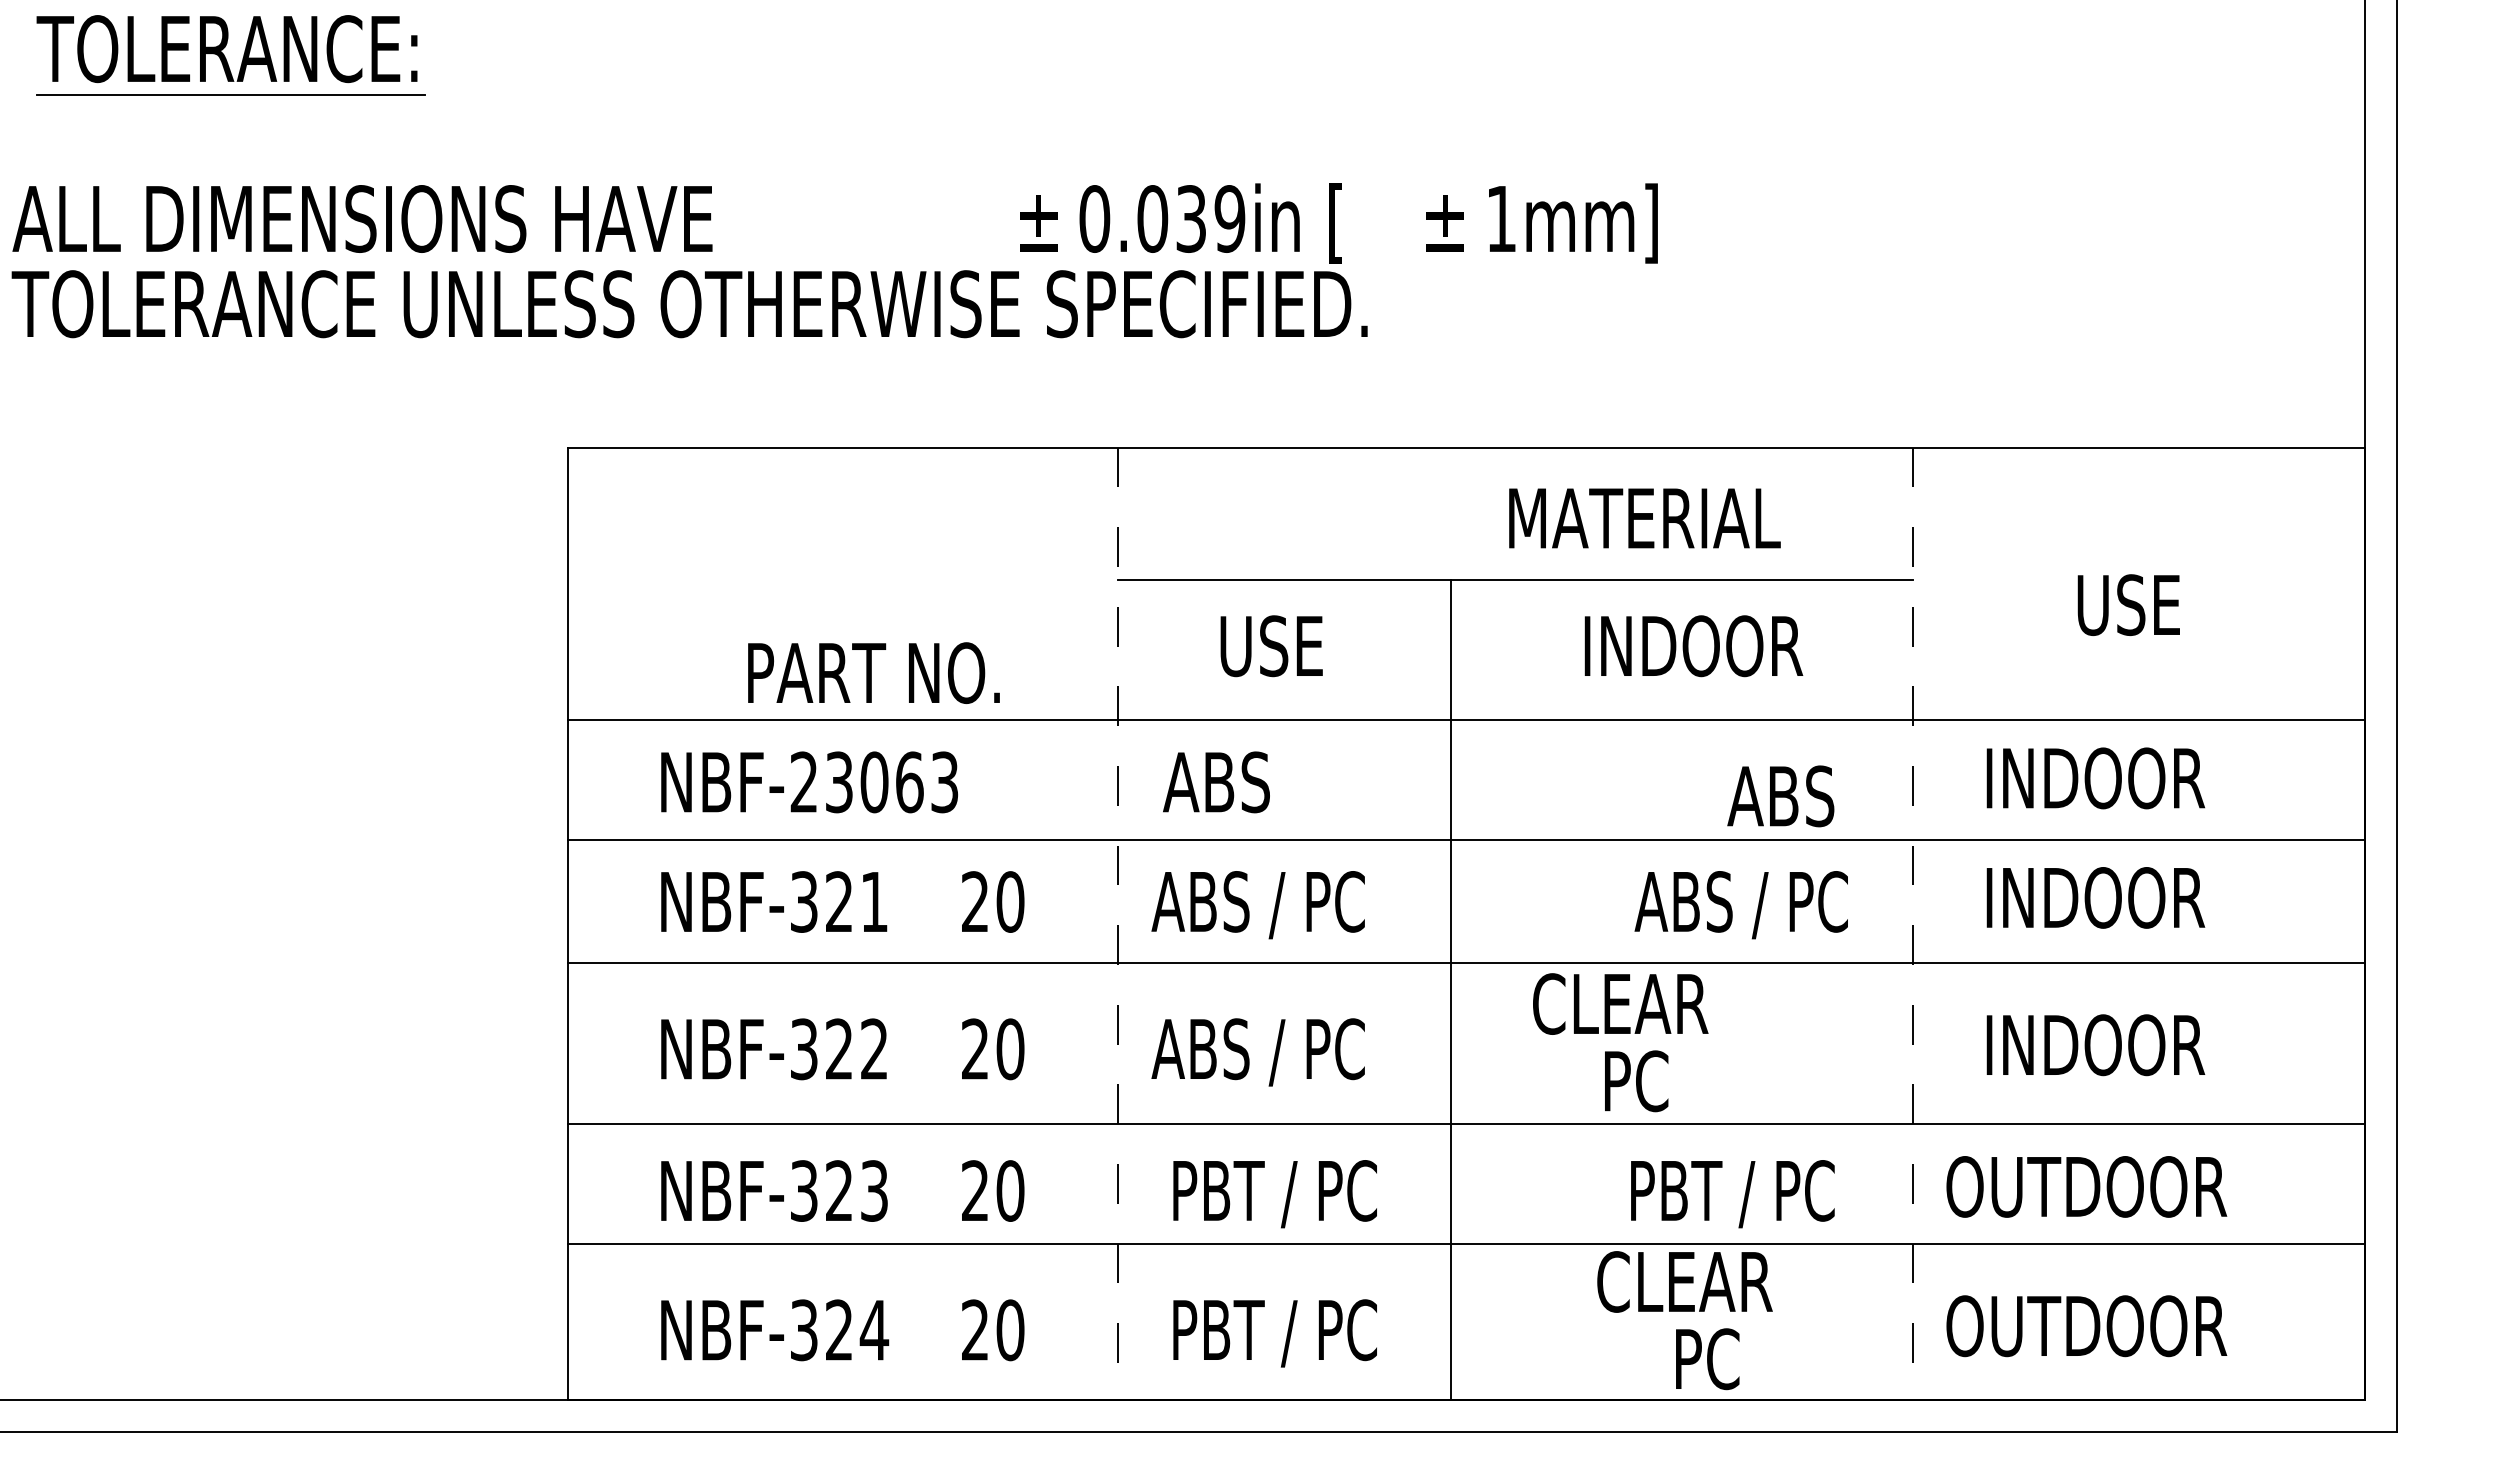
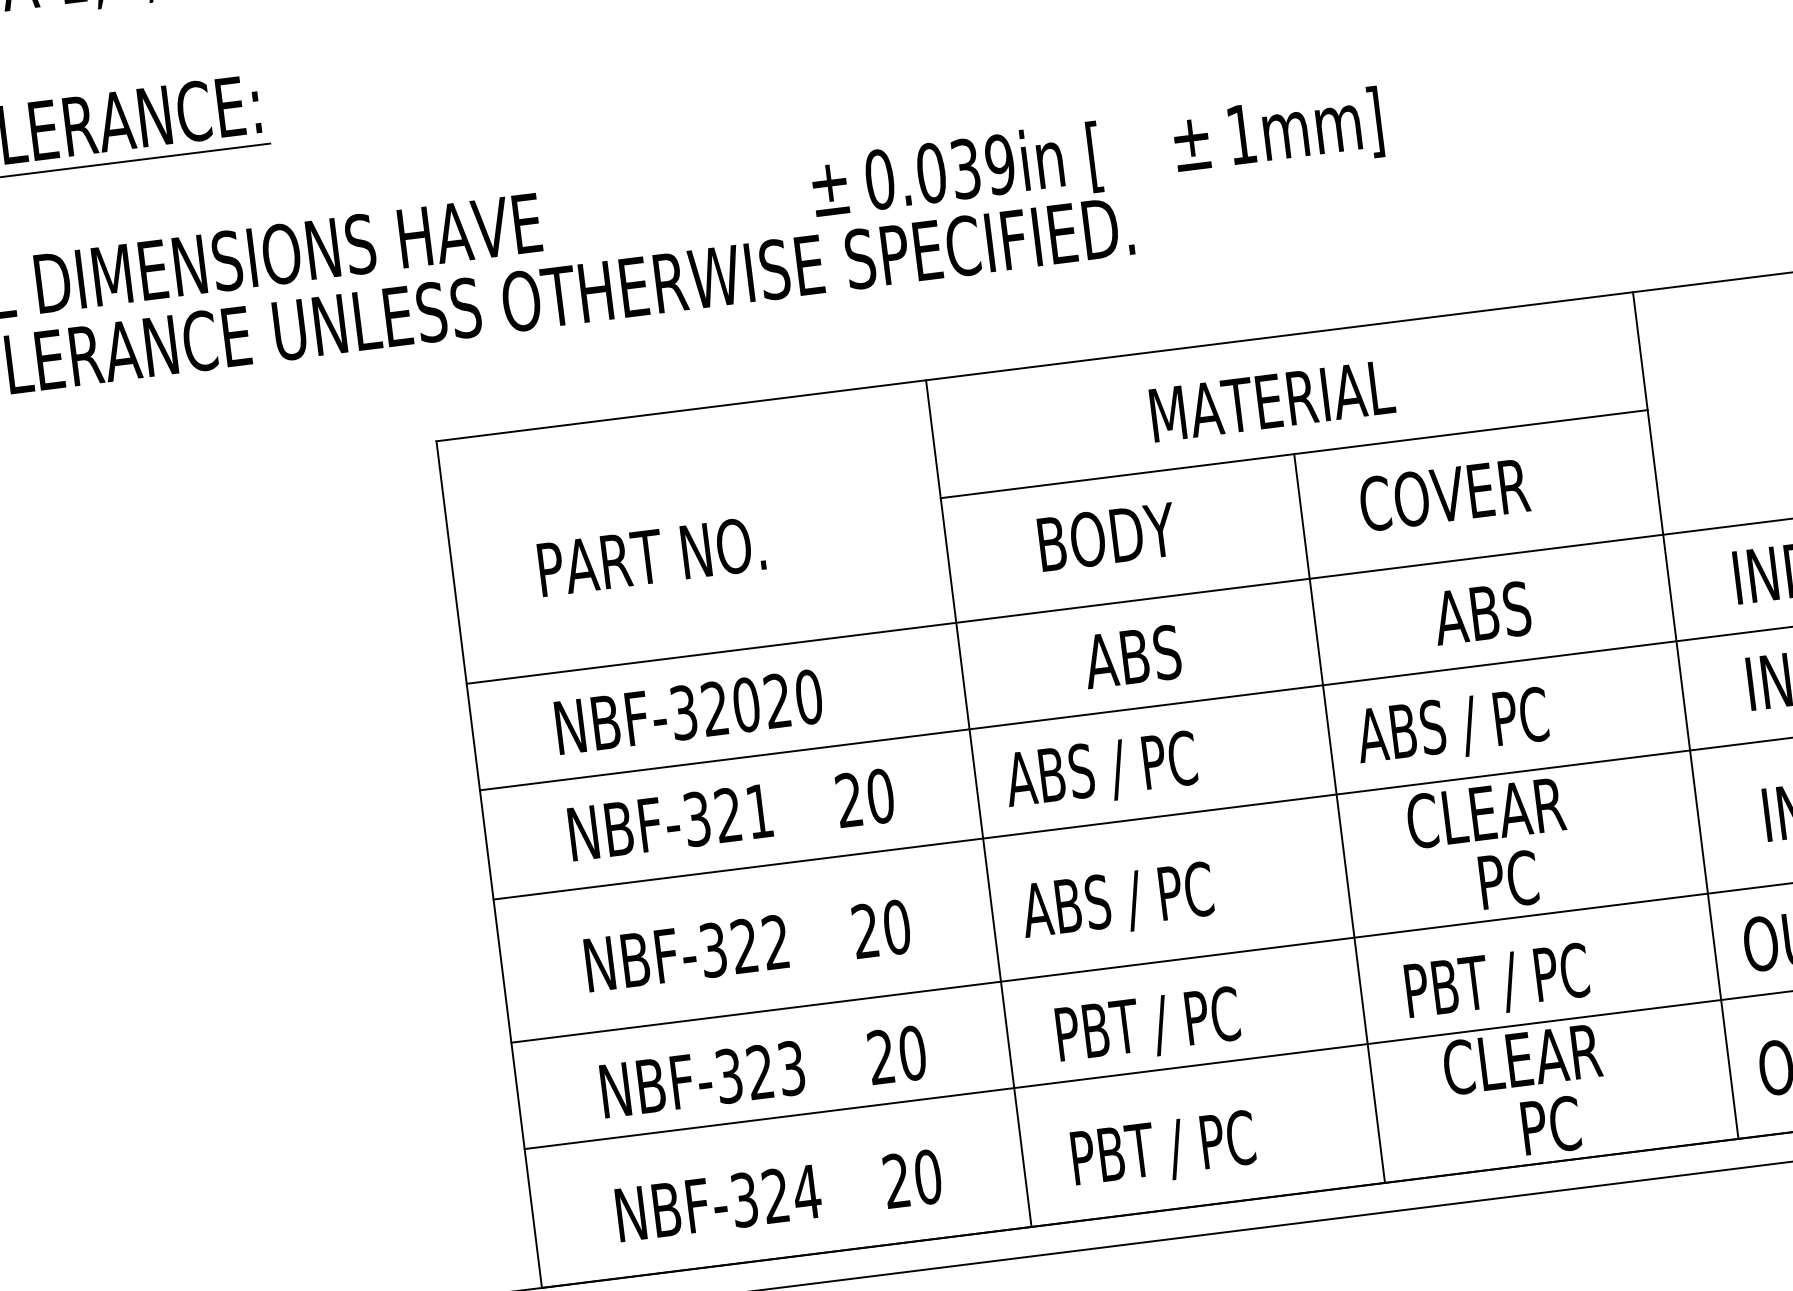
text: (1644, 518) -> (1272, 401), moved
text: (1296, 646) -> (1106, 537), USE -> BODY
text: (1692, 646) -> (1458, 493), INDOOR -> COVER
text: (873, 672) -> (651, 556), moved
text: (874, 782) -> (746, 705), NBF-23063 -> NBF-32020
text: (1216, 782) -> (1132, 657), moved
text: (1780, 796) -> (1481, 613), moved
text: (1740, 905) -> (1451, 728), moved
line: (1118, 924) -> (979, 804), dashed -> solid
line: (1913, 924) -> (1686, 716), dashed -> solid
line: (1450, 989) -> (1339, 818), moved
text: (1620, 1042) -> (1490, 847), moved
text: (1732, 1194) -> (1497, 983), moved

